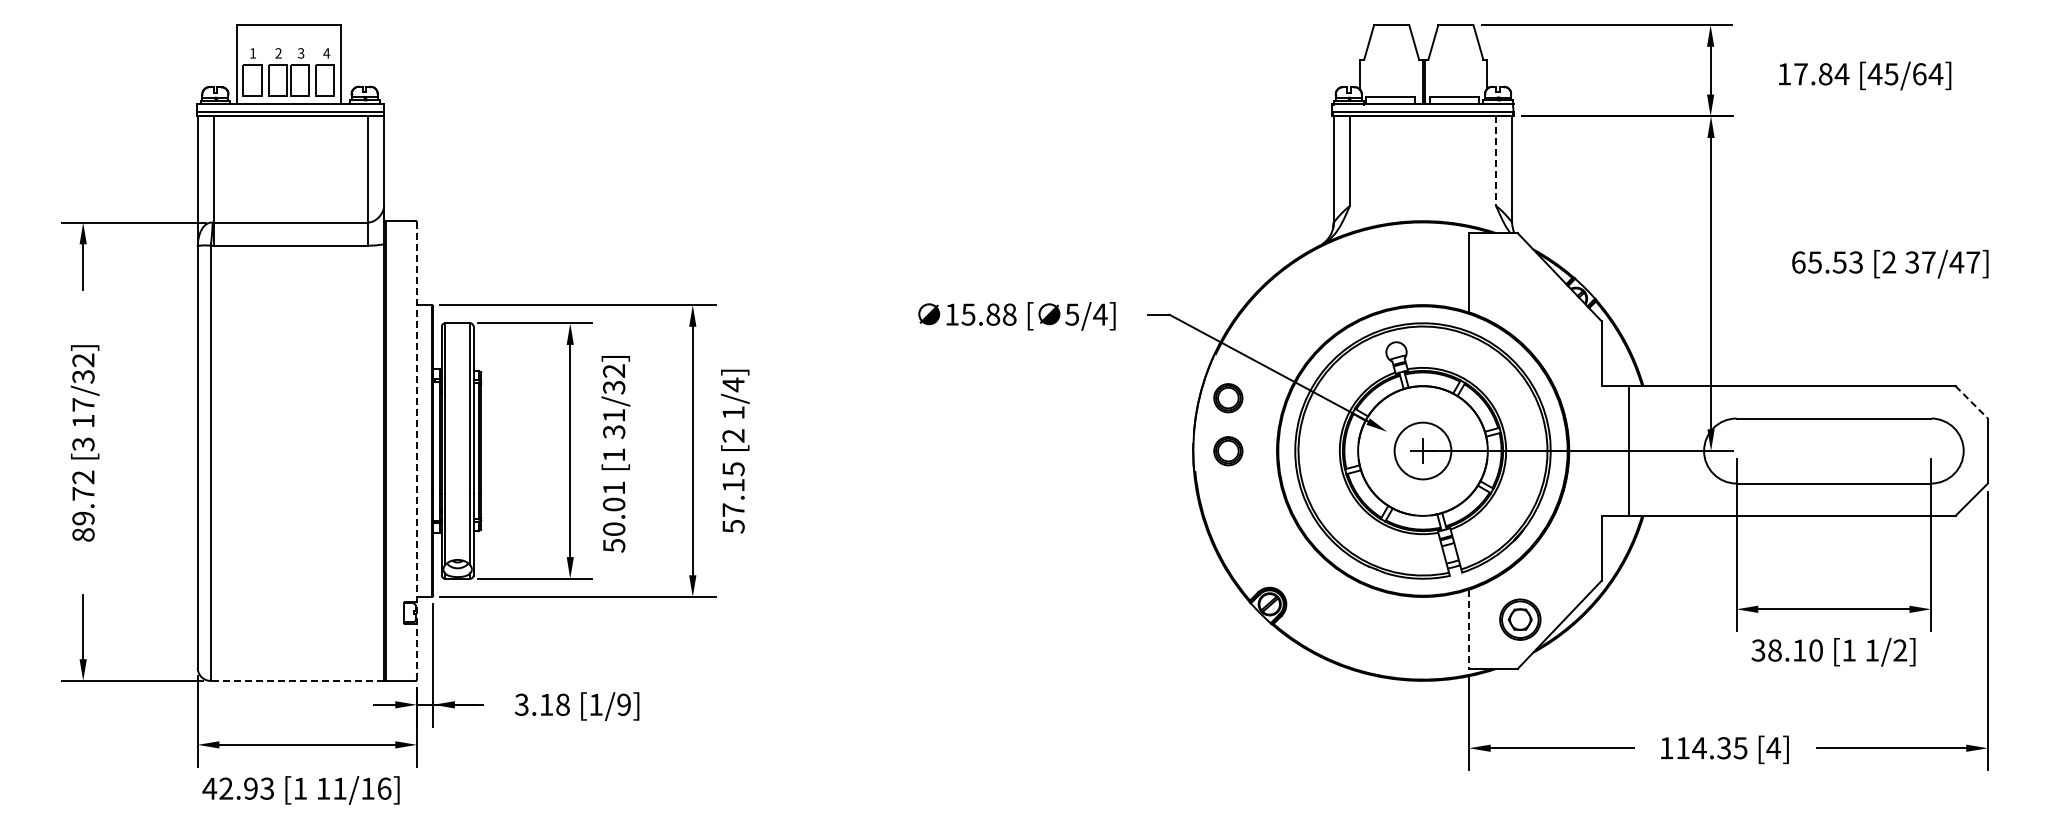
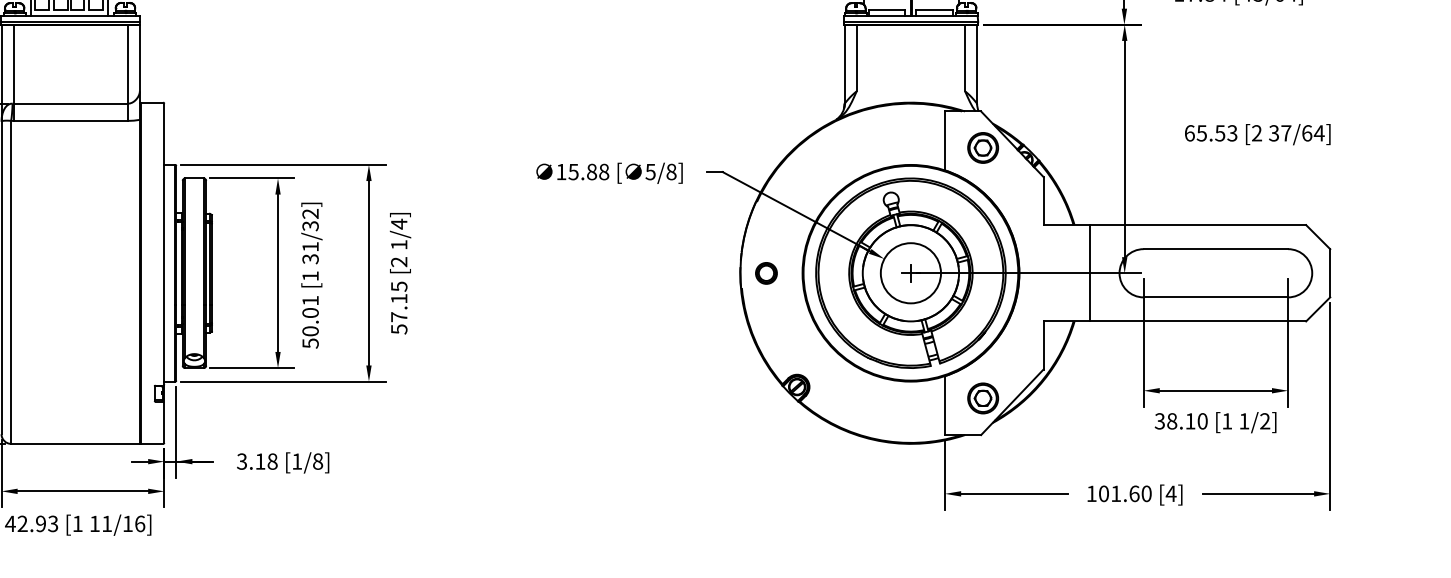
line: (1495, 161) -> (964, 58), dashed -> solid
text: (1964, 262) -> (1312, 133), 37/47] -> 37/64]
part: (1520, 282) -> (983, 148), added
text: (1100, 314) -> (671, 171), 5/4] -> 5/8]
part: (1228, 398) -> (766, 234), removed
line: (1971, 402) -> (1318, 237), dashed -> solid
circle: (1422, 450) -> (910, 272), size x1.43
line: (1628, 450) -> (1089, 272), moved
line: (417, 451) -> (164, 273), dashed -> solid
line: (1468, 629) -> (944, 405), dashed -> solid
line: (297, 680) -> (75, 443), dashed -> solid
text: (623, 704) -> (317, 461), [1/9] -> [1/8]
text: (1711, 748) -> (1125, 494), 114.35 -> 101.60

